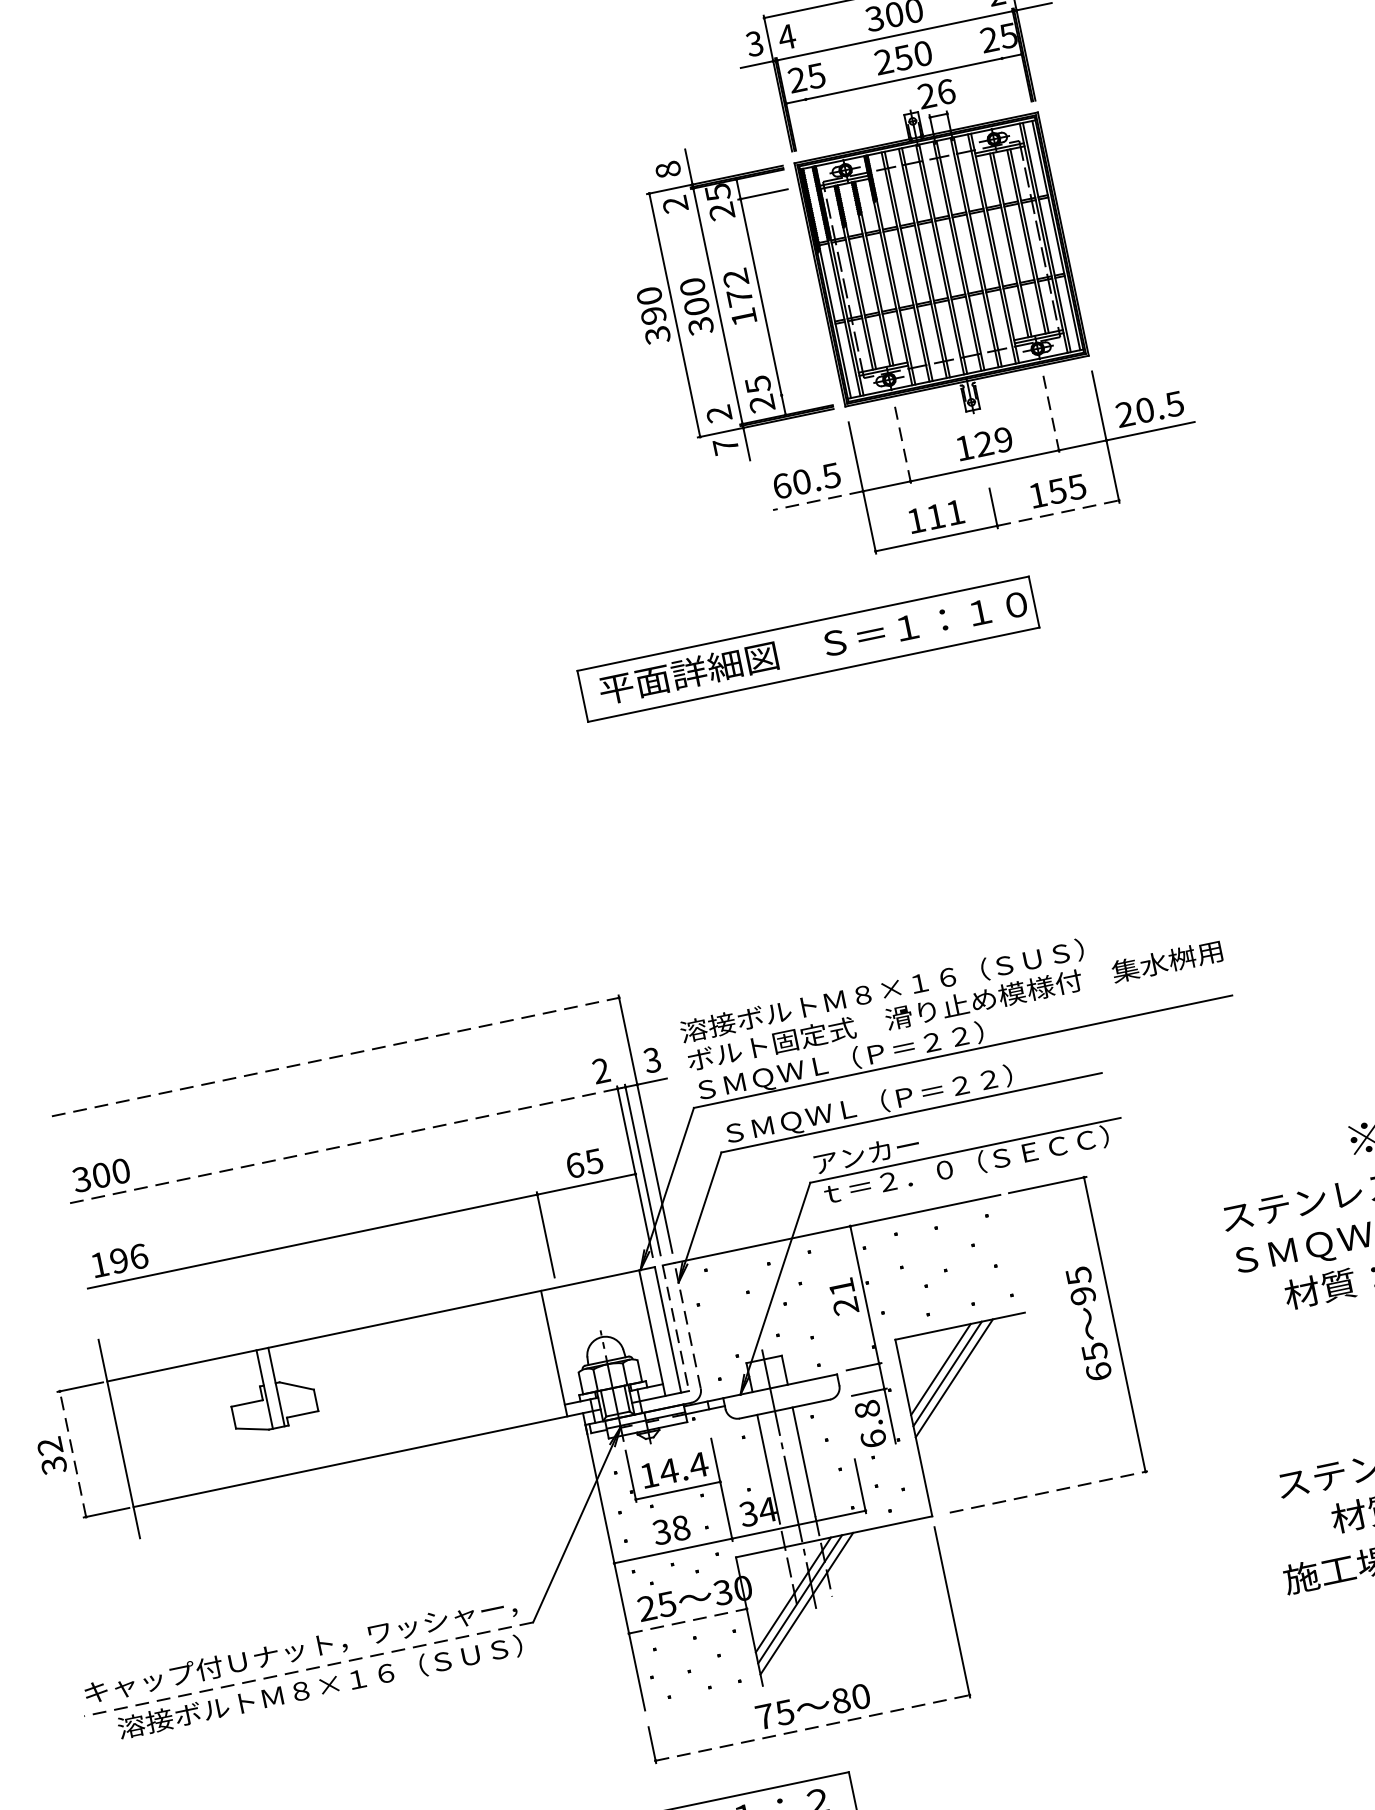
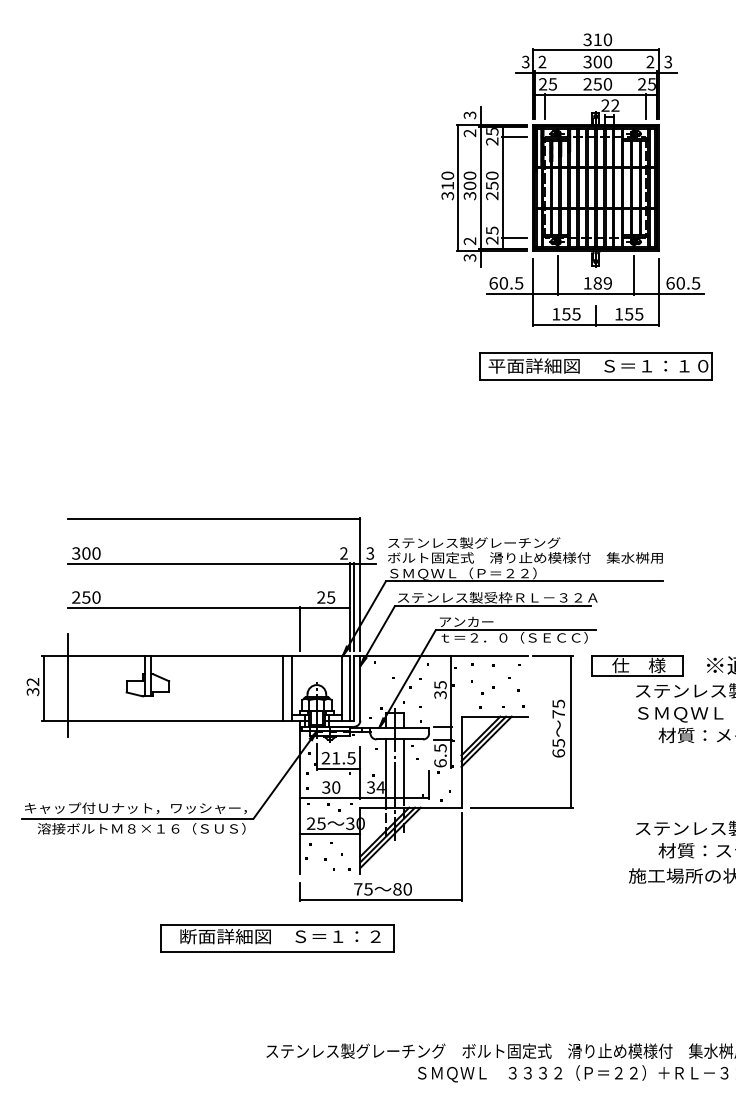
text: (786, 35) -> (542, 61), 4 -> 2
line: (1006, 81) -> (646, 106), added
text: (946, 91) -> (615, 105), 26 -> 22
line: (811, 122) -> (545, 106), added
text: (667, 170) -> (469, 115), 8 -> 3
text: (740, 296) -> (492, 185), 172 -> 250
text: (652, 314) -> (447, 185), 390 -> 310
line: (804, 390) -> (514, 238), added
line: (1052, 413) -> (634, 275), dashed -> solid
text: (1125, 414) -> (670, 283), 20.5 -> 60.5
text: (983, 444) -> (597, 283), 129 -> 189
text: (724, 445) -> (469, 257), 7 -> 3
line: (902, 445) -> (557, 275), dashed -> solid
line: (817, 501) -> (509, 294), dashed -> solid
line: (1058, 513) -> (627, 325), dashed -> solid
text: (945, 515) -> (571, 314), 111 -> 155
part: (807, 649) -> (595, 366), moved
text: (881, 990) -> (490, 542), 溶接ボルトＭ８×１６（ＳＵＳ） -> ステンレス製グレーチング
line: (336, 1057) -> (214, 519), dashed -> solid
text: (916, 1094) -> (497, 597), ＳＭＱＷＬ（Ｐ＝２２） -> ステンレス製受枠ＲＬ－３２Ａ
line: (344, 1146) -> (209, 564), dashed -> solid
text: (575, 1165) -> (321, 597), 65 -> 25
part: (1216, 1169) -> (637, 665), added
text: (119, 1260) -> (86, 597), 196 -> 250
text: (1082, 1296) -> (558, 714), 95 -> 75
text: (844, 1297) -> (440, 690), 21 -> 35
line: (687, 1324) -> (360, 687), dashed -> solid
line: (676, 1328) -> (354, 688), dashed -> solid
line: (538, 1355) -> (283, 687), added
text: (867, 1410) -> (440, 748), 6.8 -> 6.5
line: (72, 1452) -> (43, 687), dashed -> solid
text: (673, 1470) -> (338, 758), 14.4 -> 21.5
line: (1050, 1491) -> (522, 807), dashed -> solid
text: (681, 1527) -> (336, 787), 38 -> 30
line: (688, 1621) -> (330, 834), dashed -> solid
line: (308, 1668) -> (137, 818), dashed -> solid
line: (812, 1727) -> (380, 899), dashed -> solid

